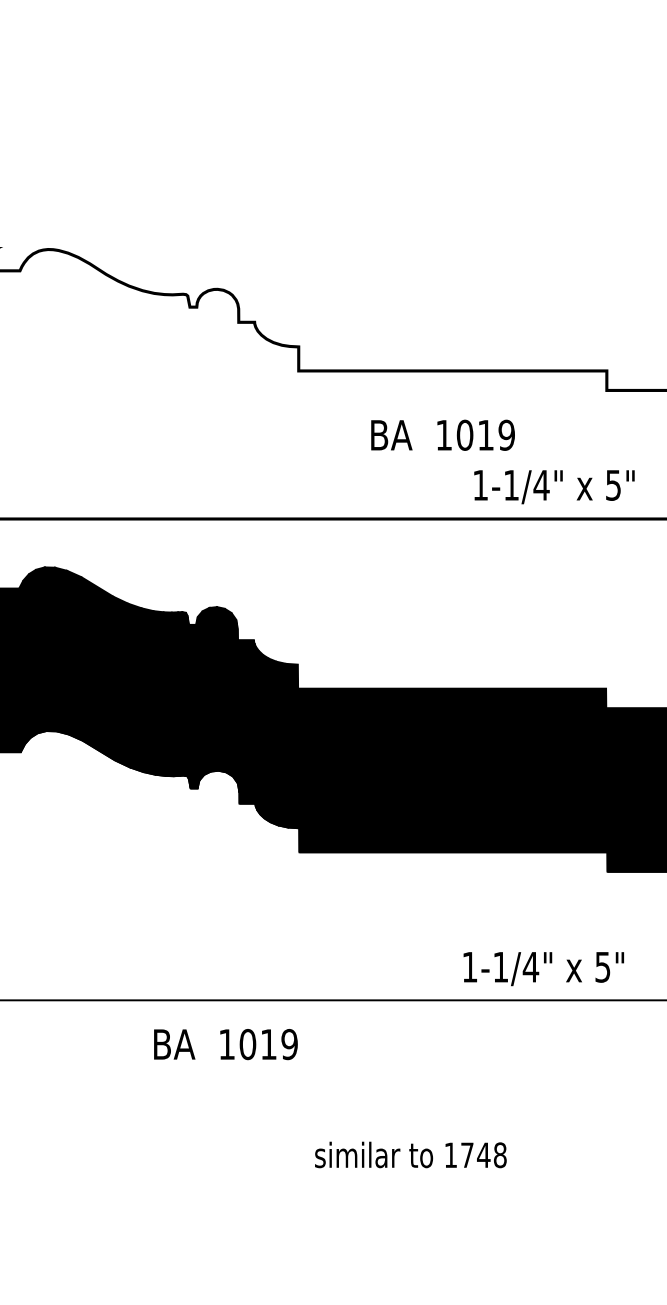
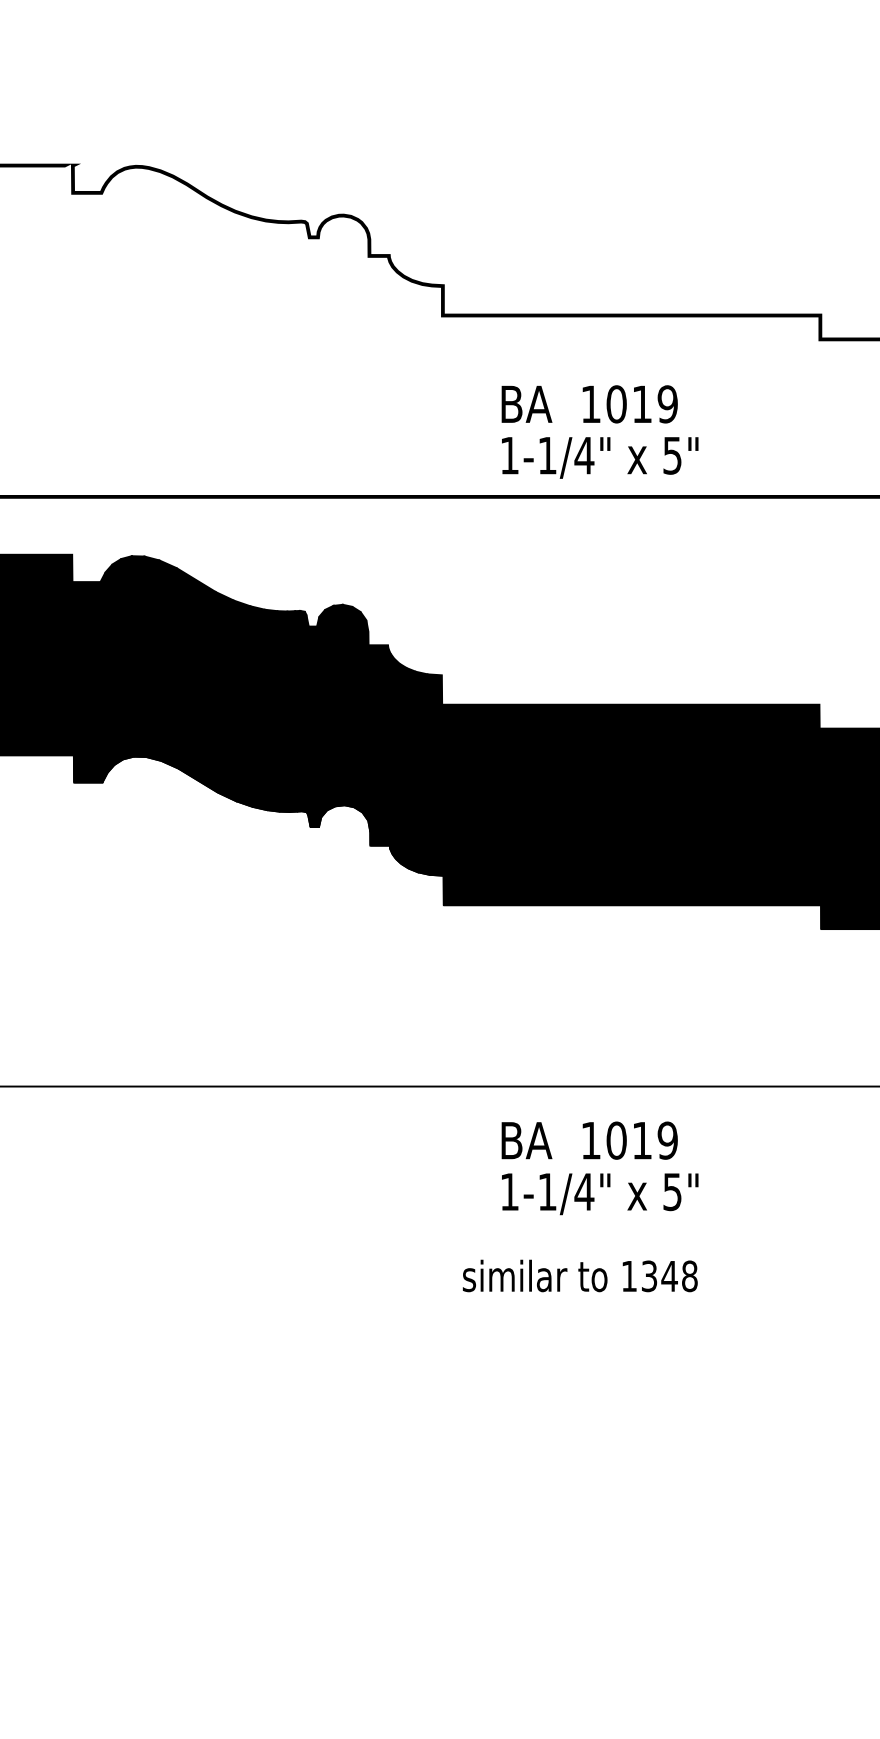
text: (442, 435) -> (589, 404), moved
text: (554, 486) -> (600, 457), moved
text: (544, 969) -> (600, 1194), moved
text: (225, 1044) -> (589, 1140), moved
text: (467, 1155) -> (649, 1276), 1748 -> 1348

